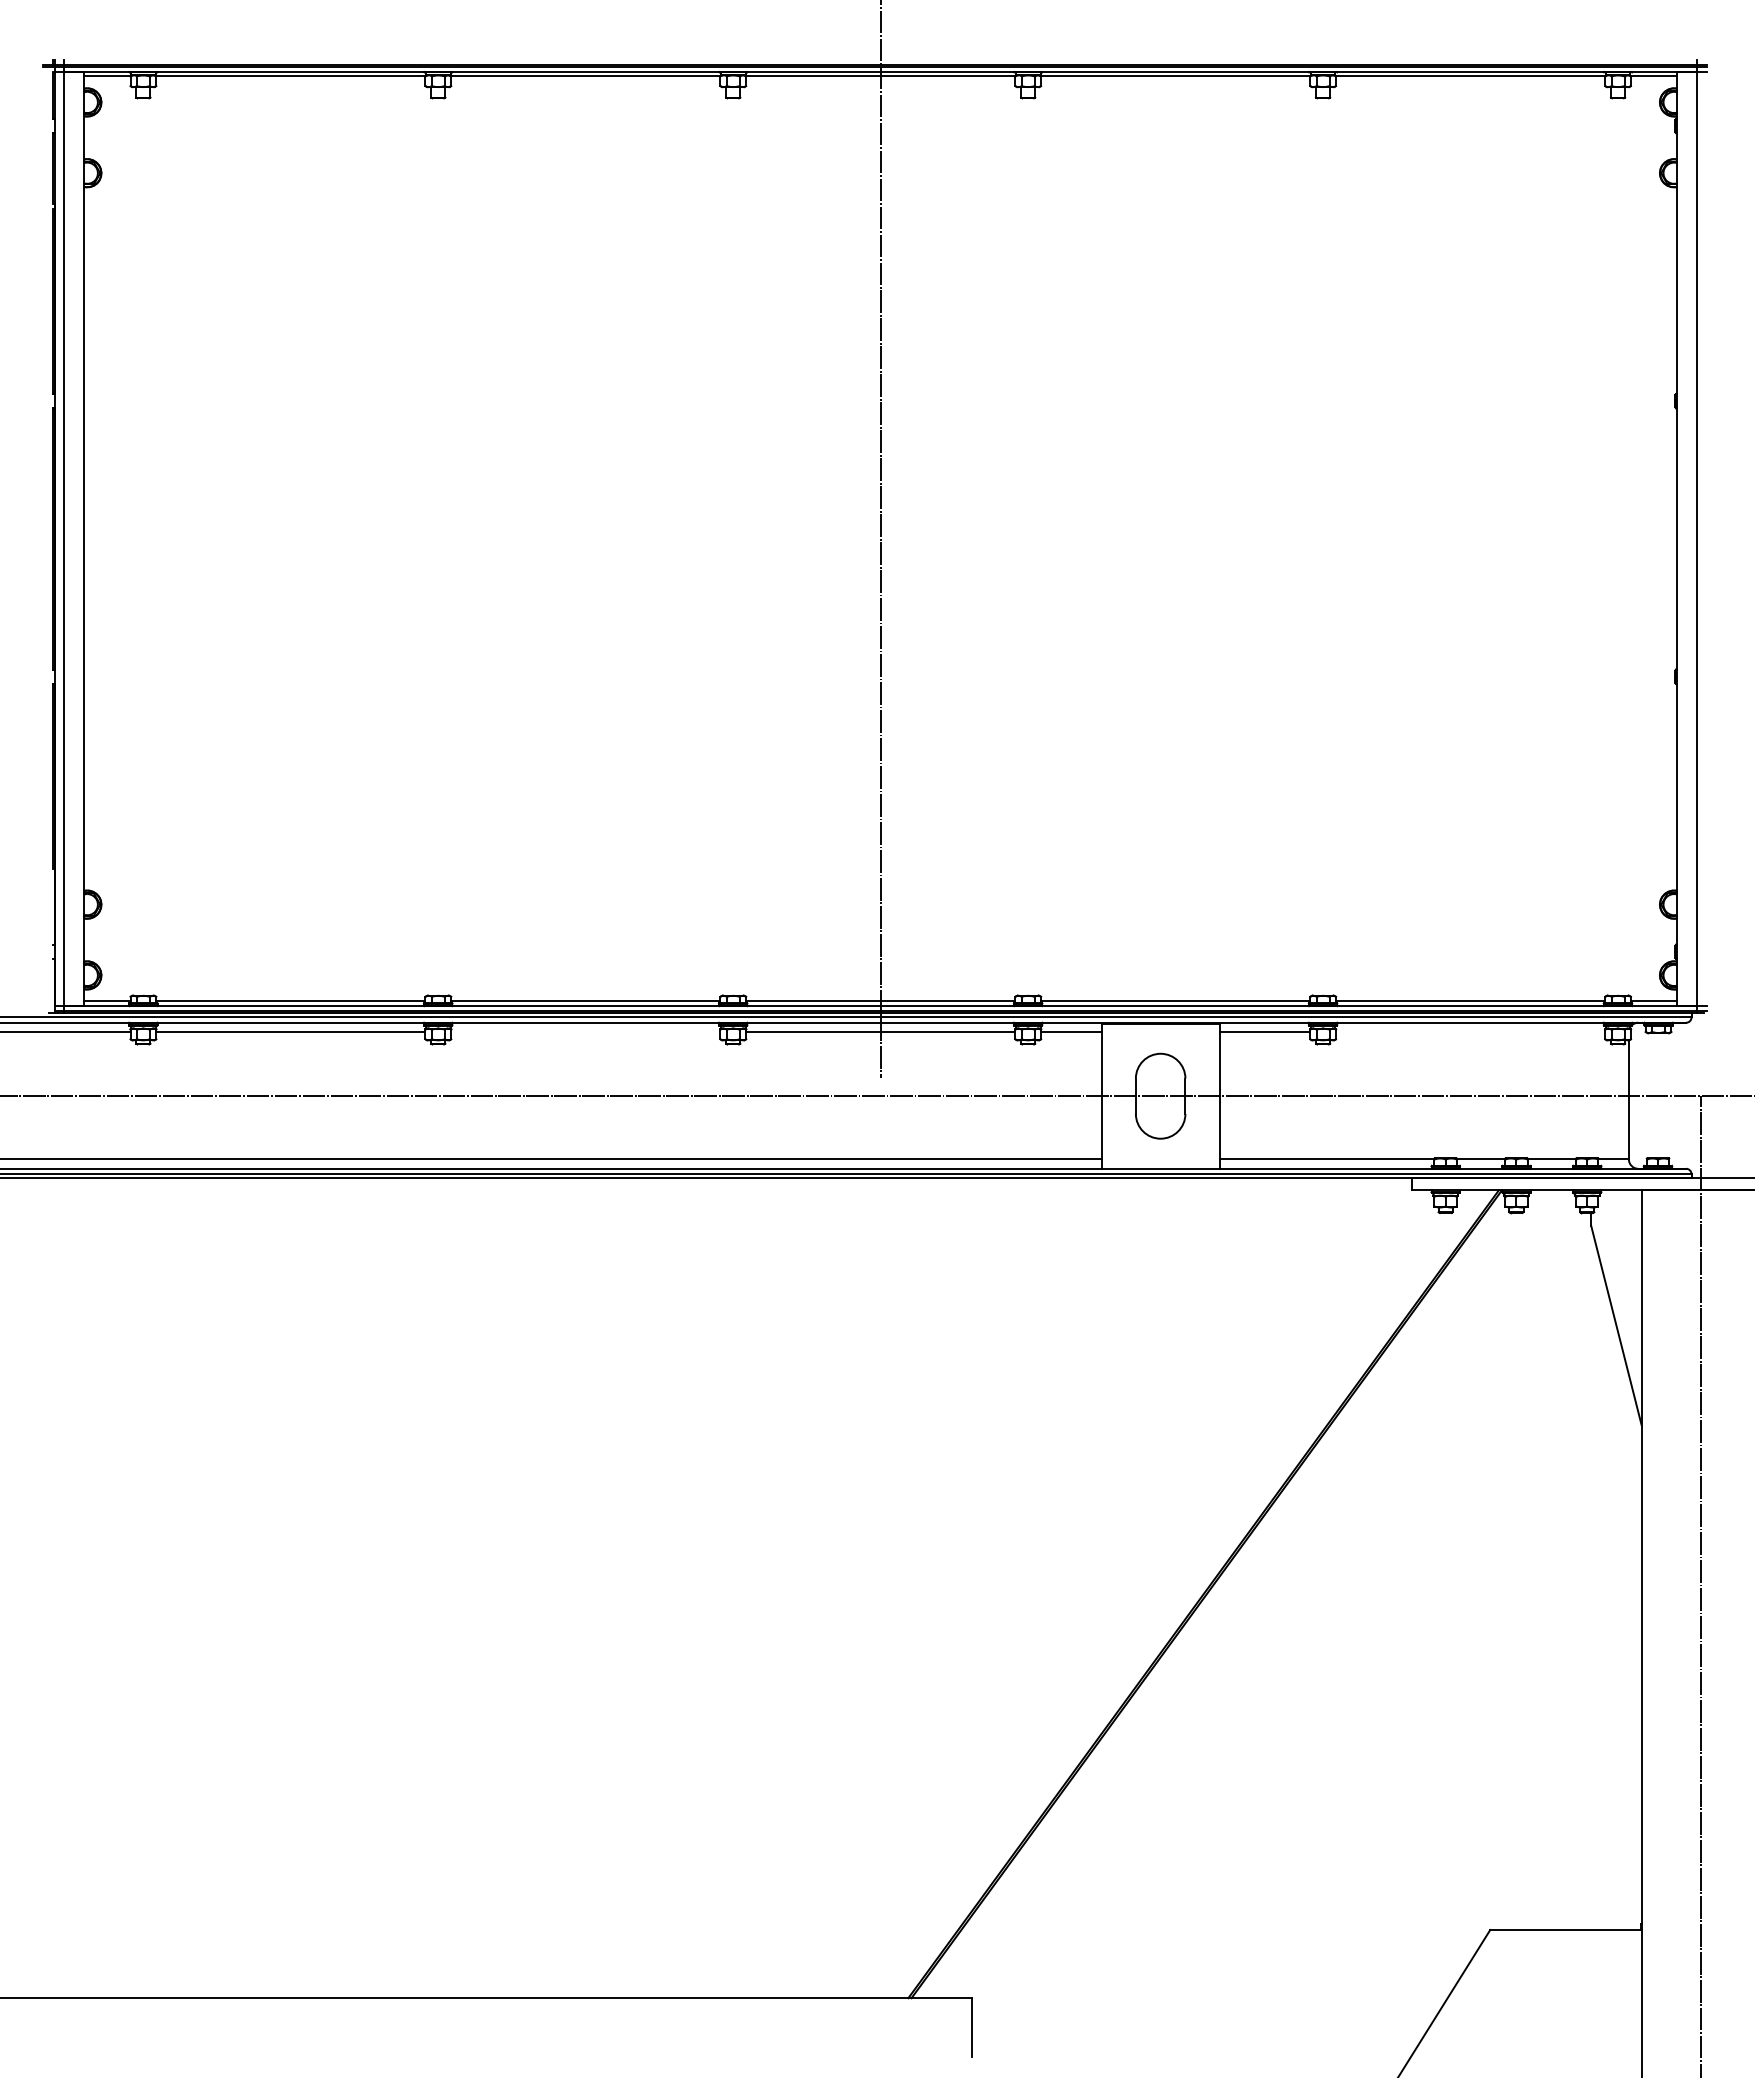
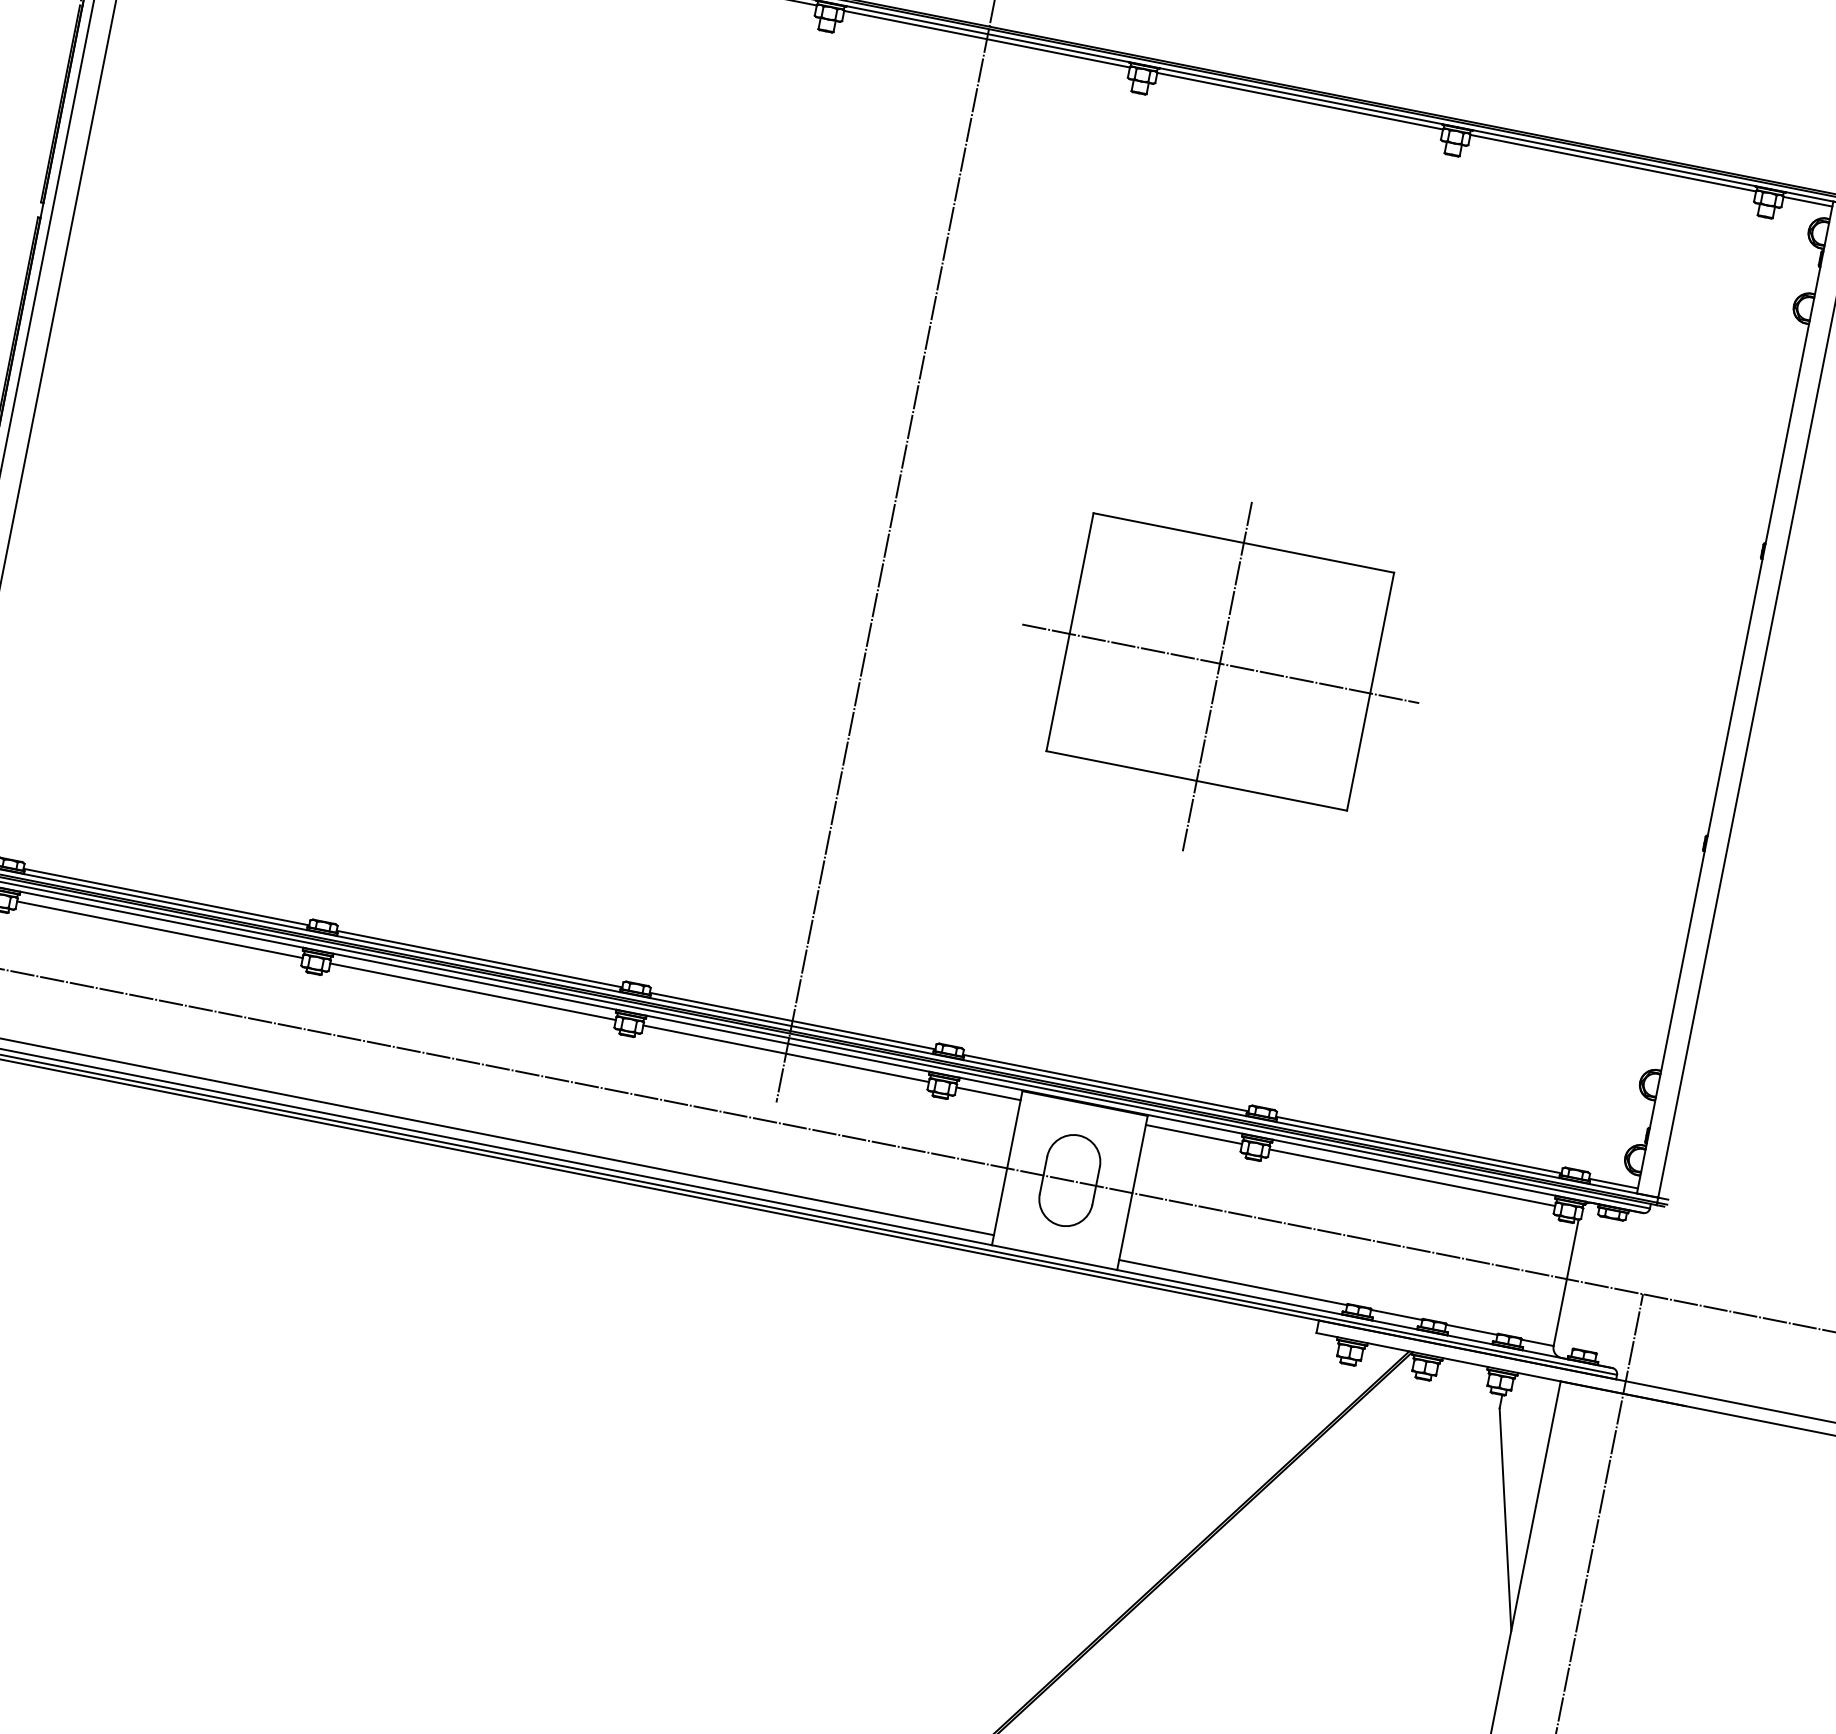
part: (1204, 612) -> (1218, 676), added
line: (585, 1032) -> (472, 992), added
line: (1470, 1032) -> (1412, 1178), added

